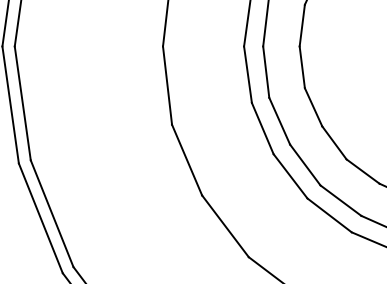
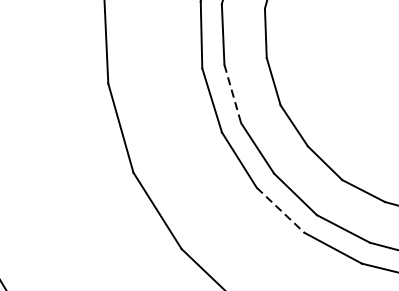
line: (266, 72) -> (233, 94), solid -> dashed
line: (290, 176) -> (280, 210), solid -> dashed

